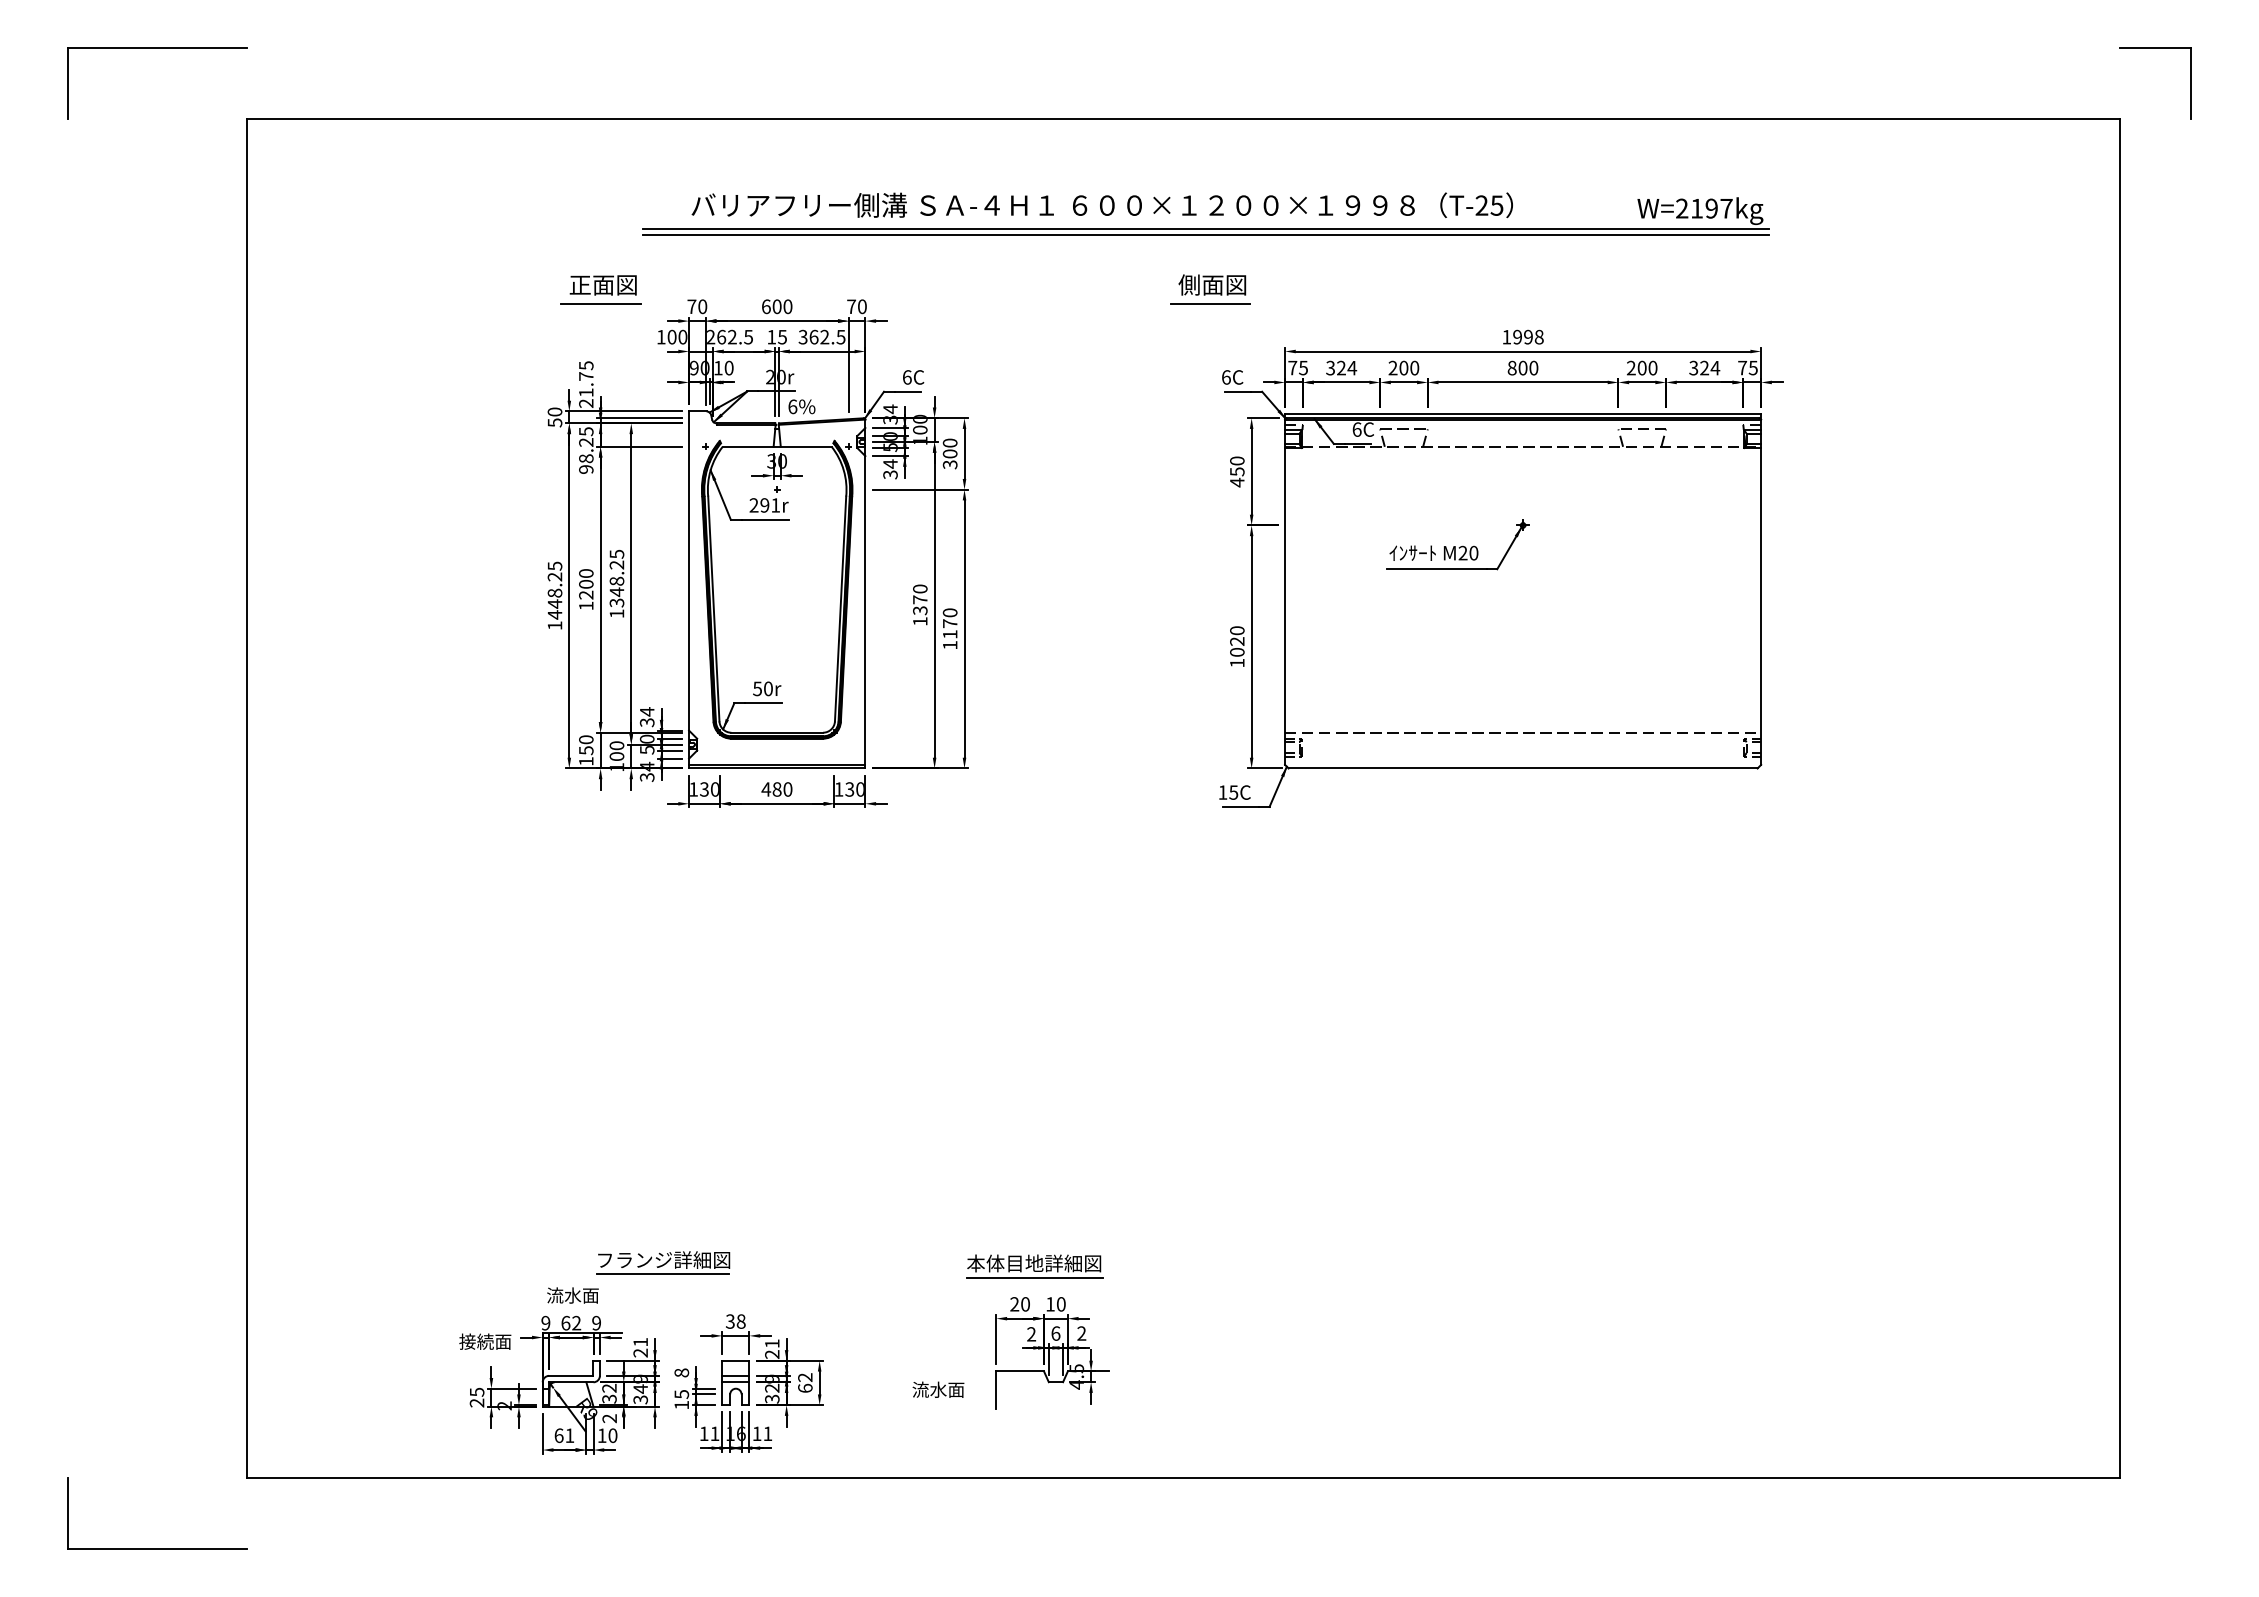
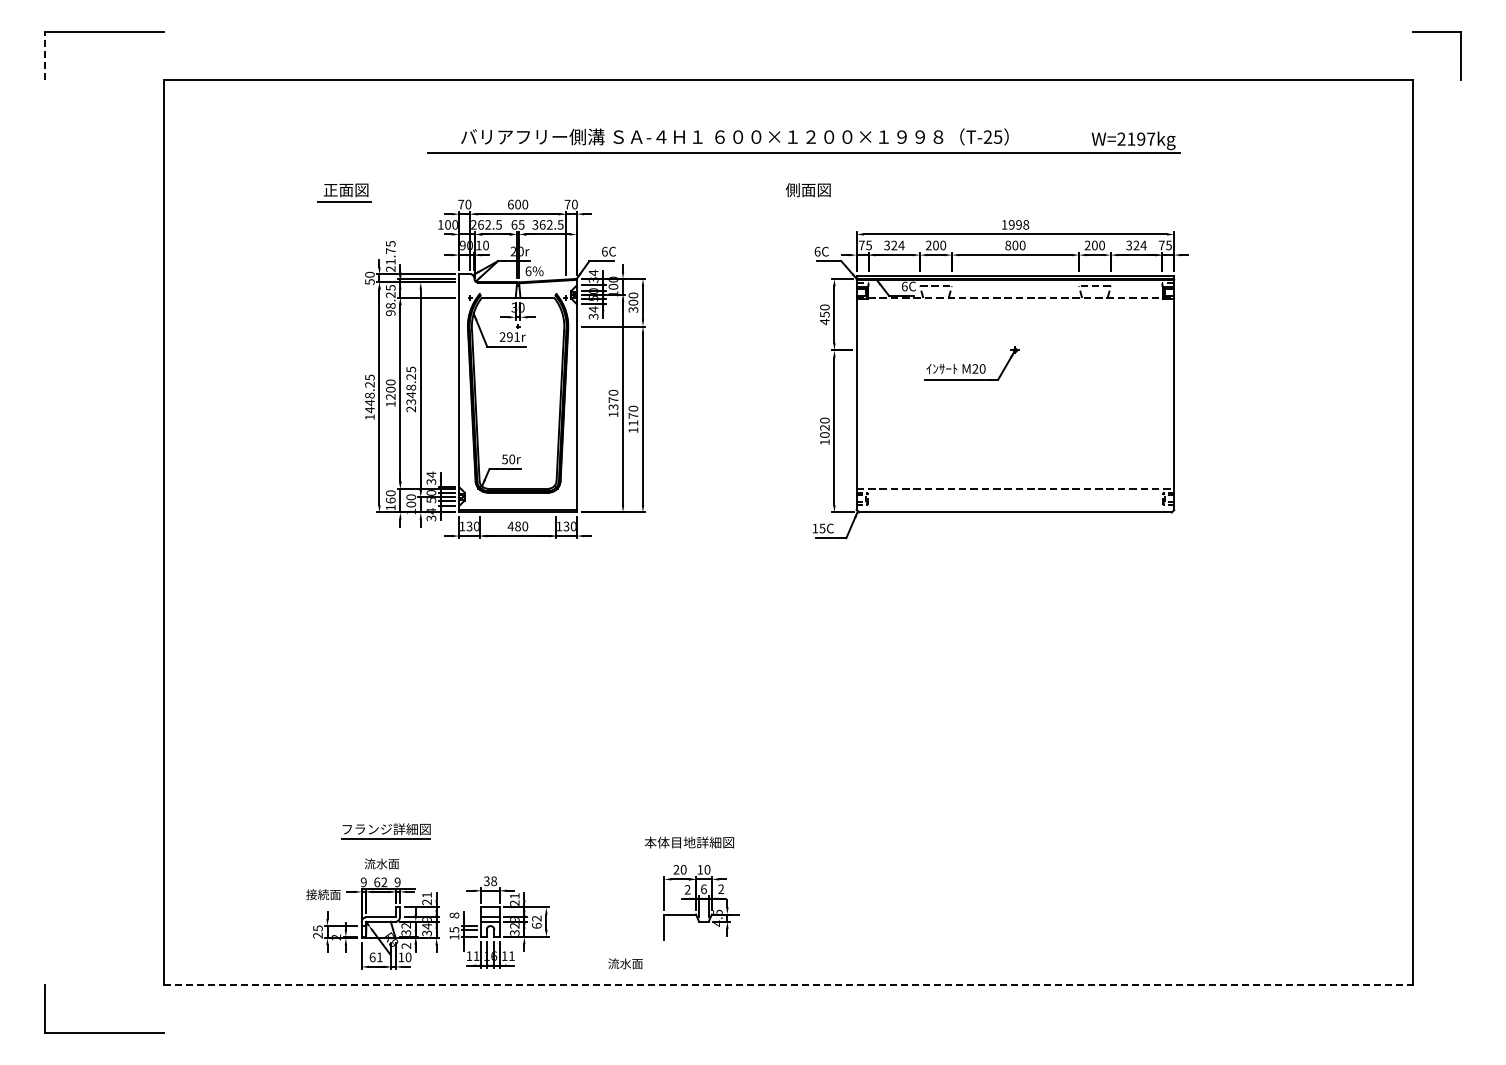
line: (68, 83) -> (45, 55), solid -> dashed
line: (1205, 234) -> (803, 156), removed
part: (600, 288) -> (344, 192), moved
line: (1209, 303) -> (806, 202), removed
text: (771, 336) -> (514, 224), 15 -> 65
text: (615, 614) -> (410, 409), 1348.25 -> 2348.25
text: (585, 750) -> (390, 500), 150 -> 160
part: (662, 1263) -> (385, 831), moved
line: (1034, 1278) -> (689, 852), removed
text: (938, 1389) -> (625, 963), moved
line: (1184, 1477) -> (789, 985), solid -> dashed

